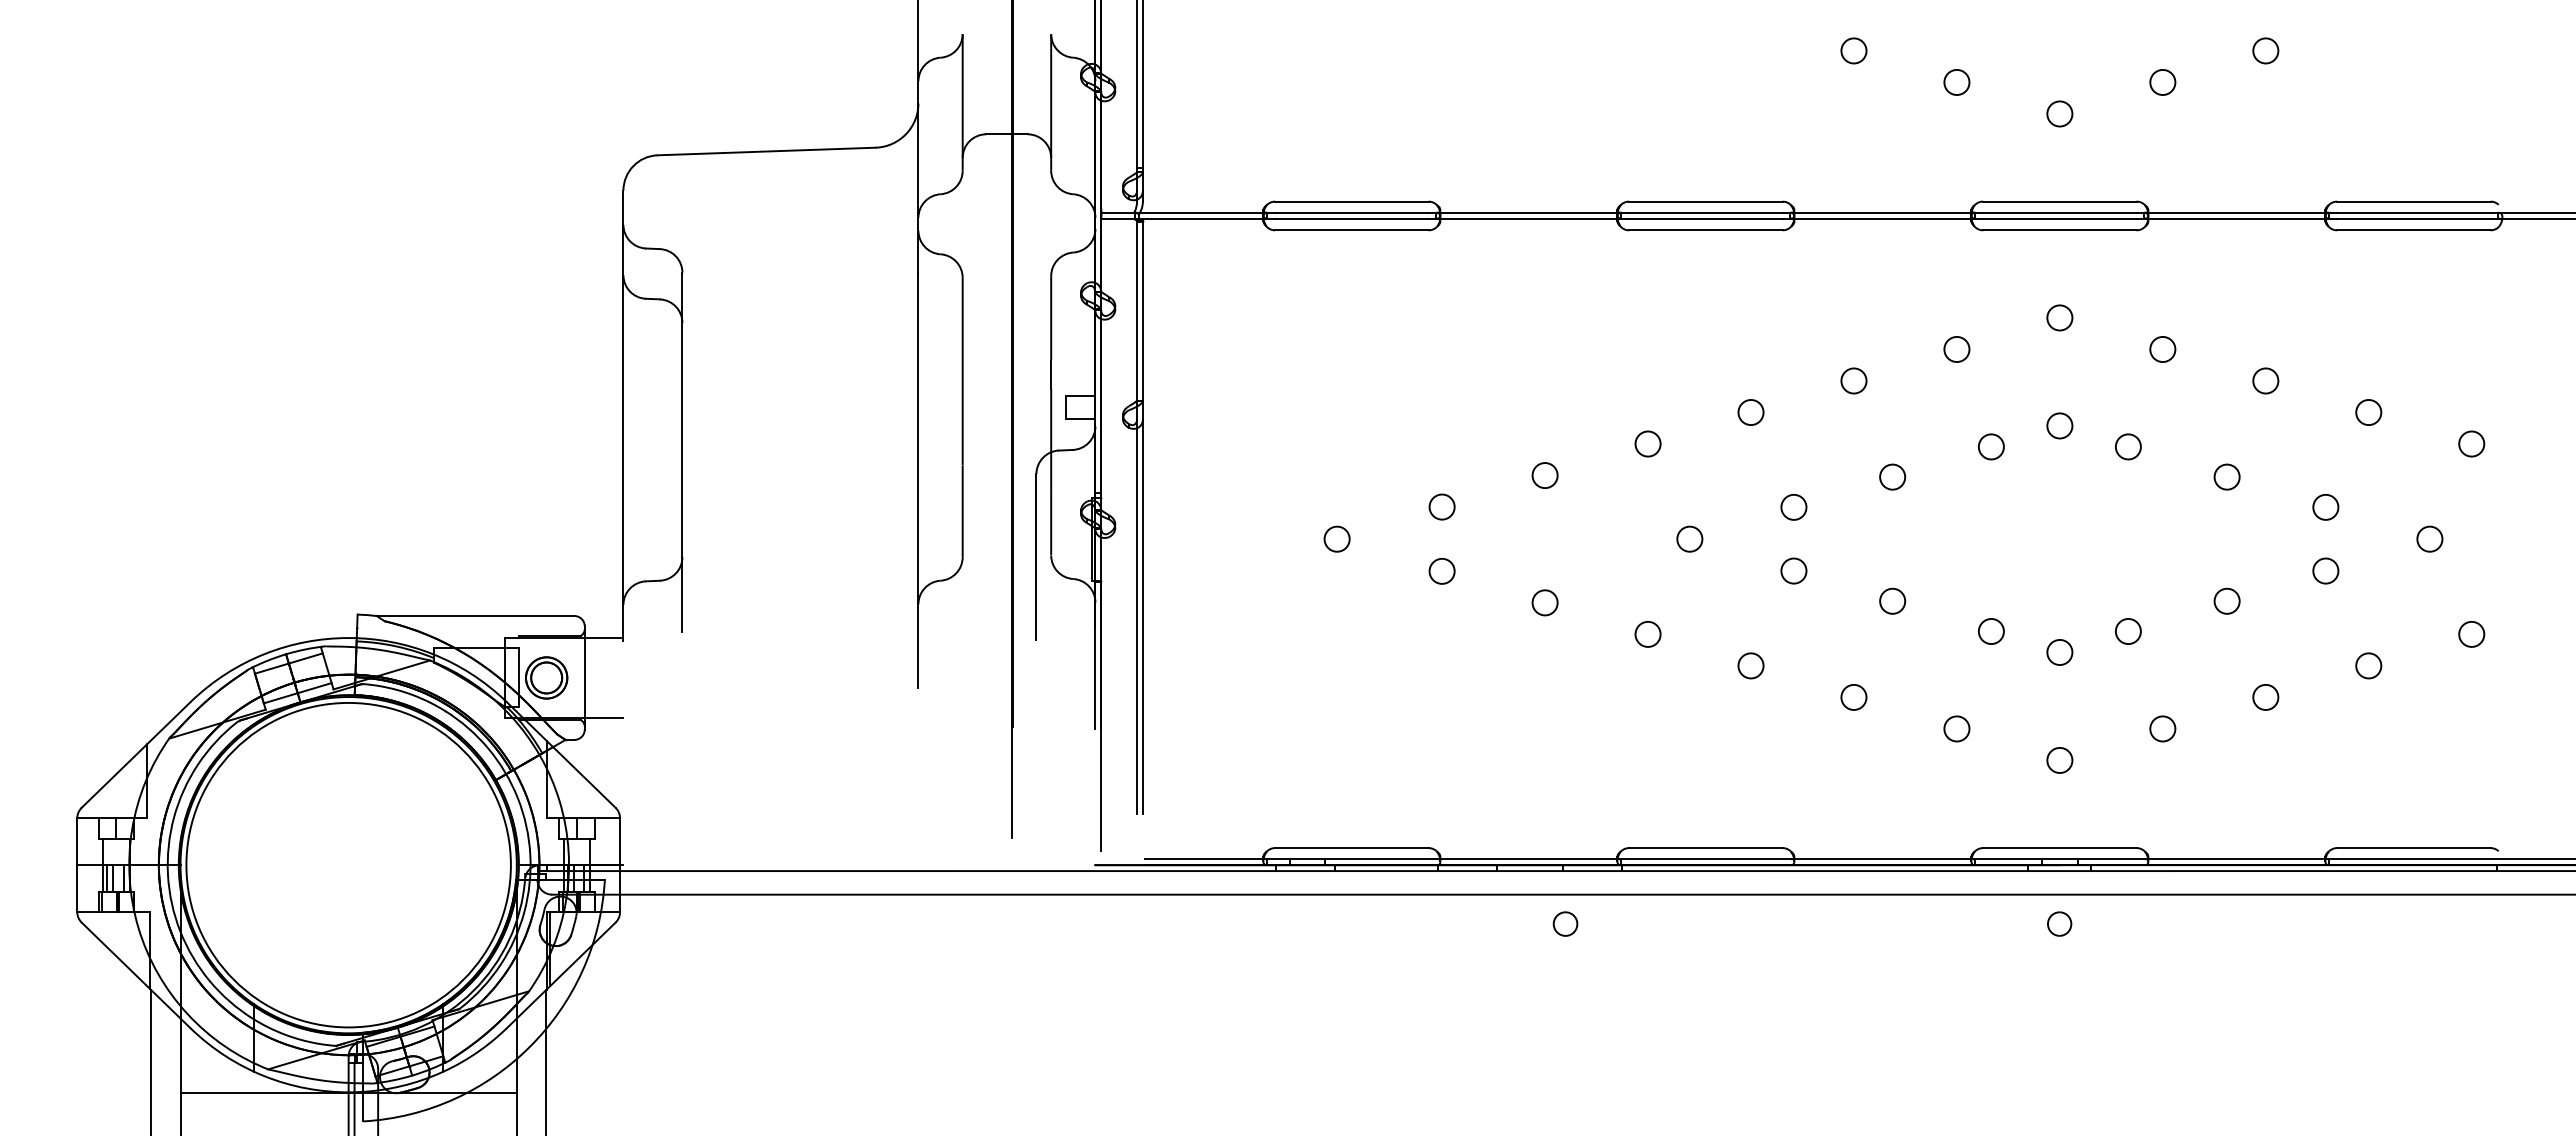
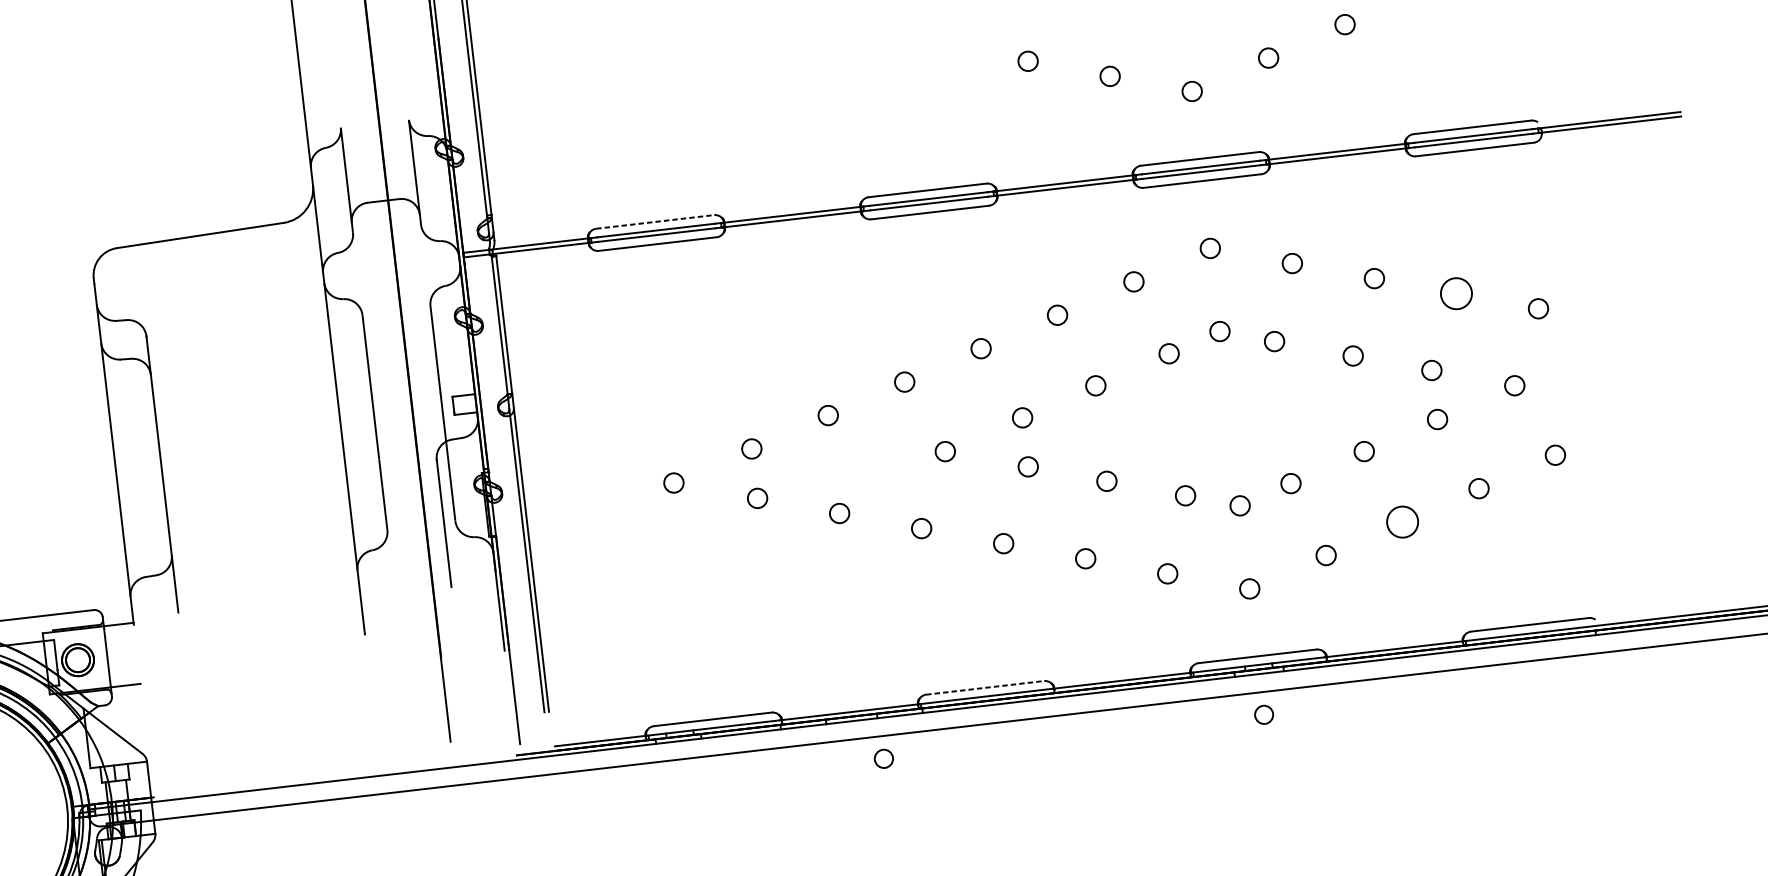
line: (1351, 201) -> (654, 221), solid -> dashed
circle: (2368, 412) -> (1456, 293), size x1.6
circle: (2265, 696) -> (1402, 521), size x1.6
line: (1705, 848) -> (984, 688), solid -> dashed

